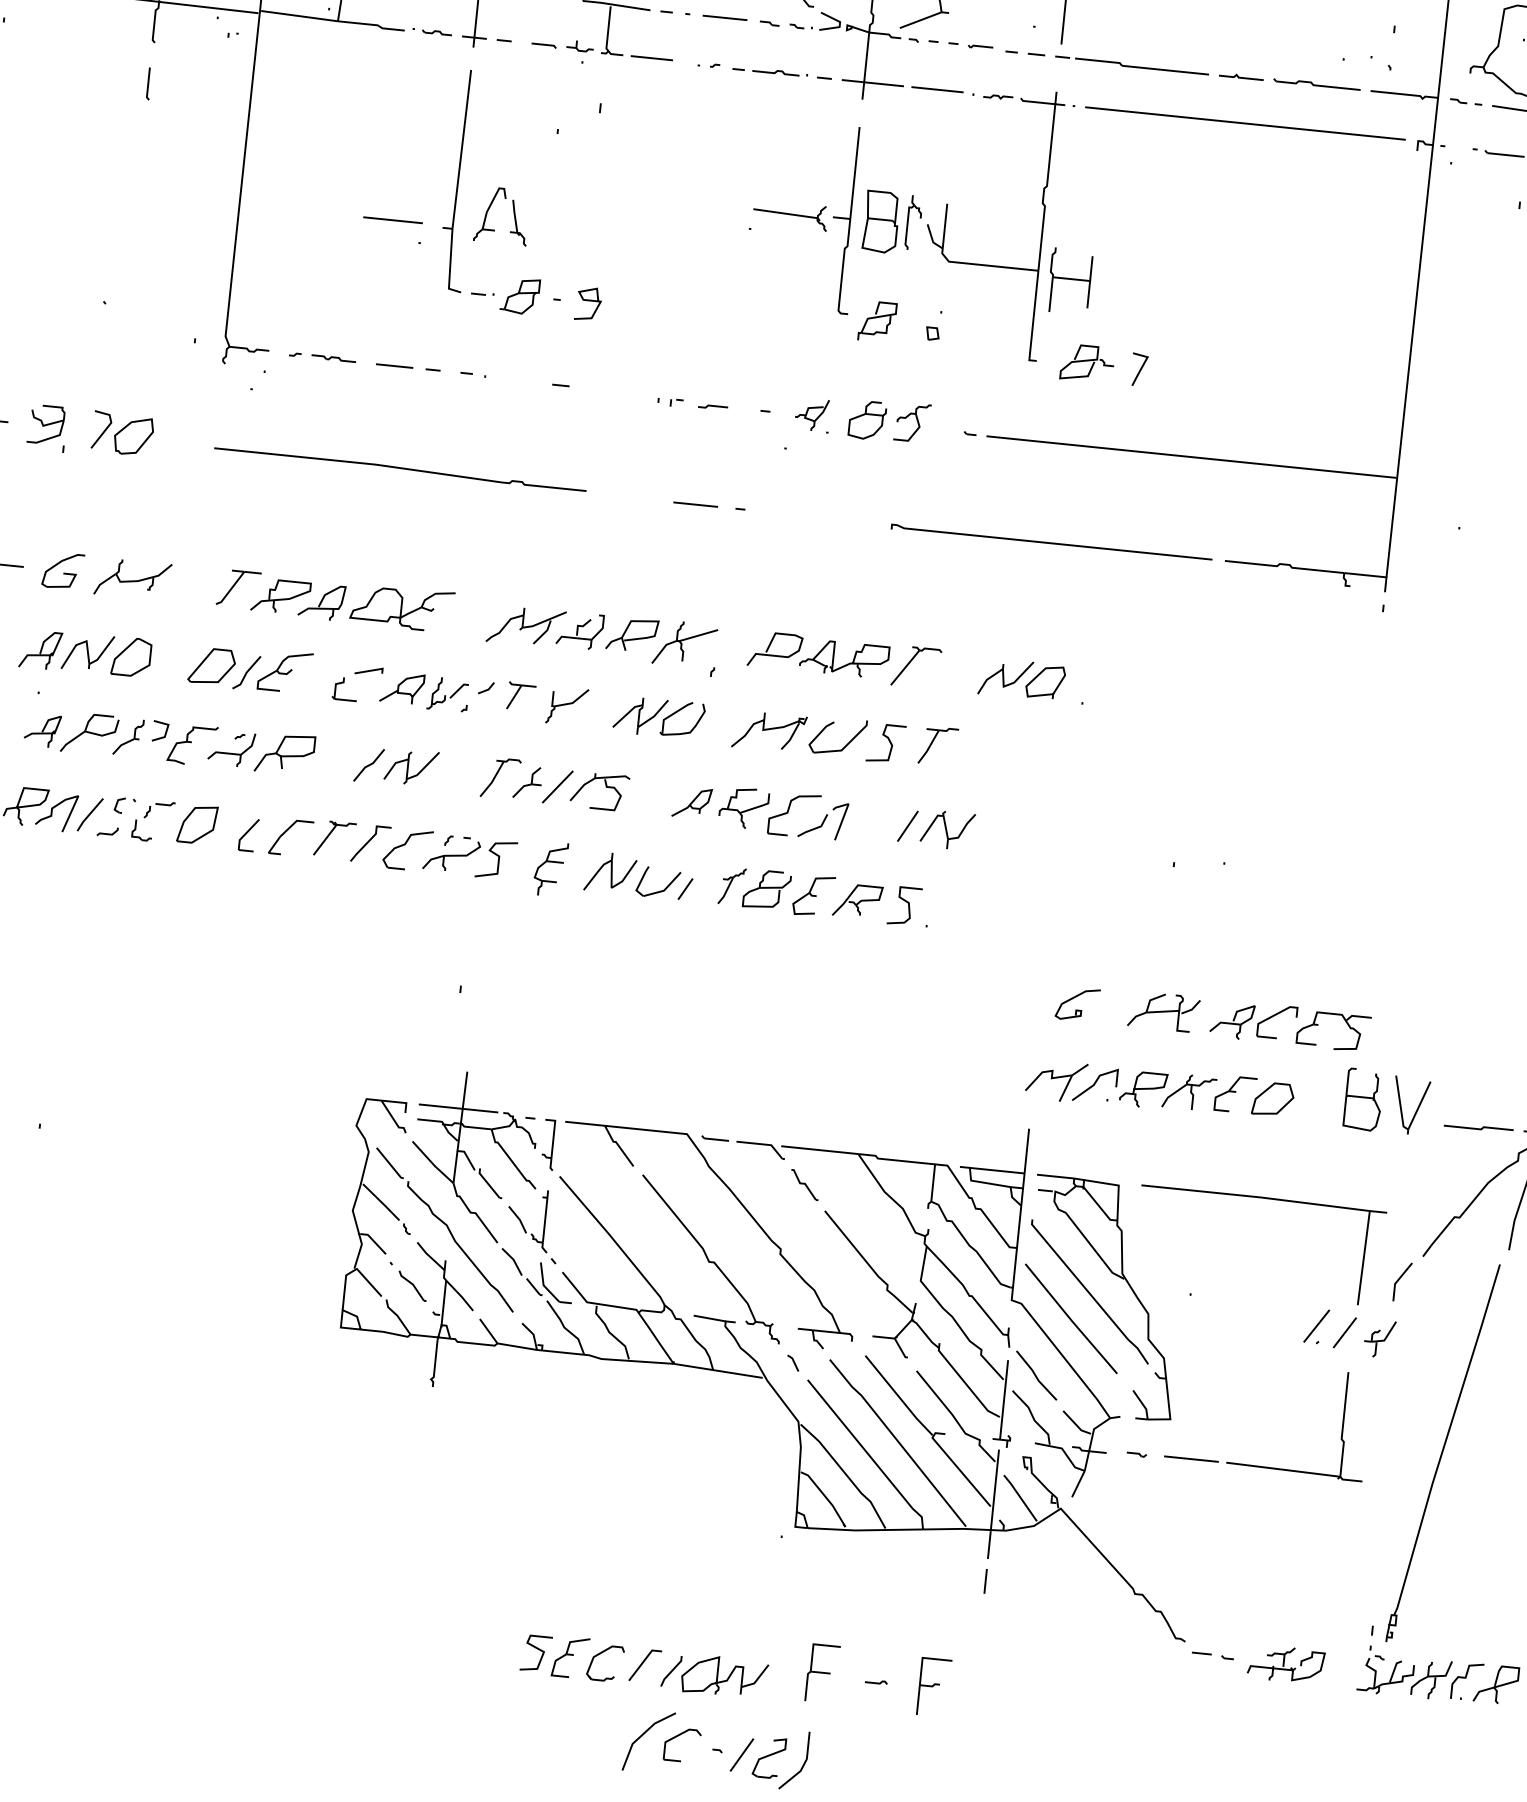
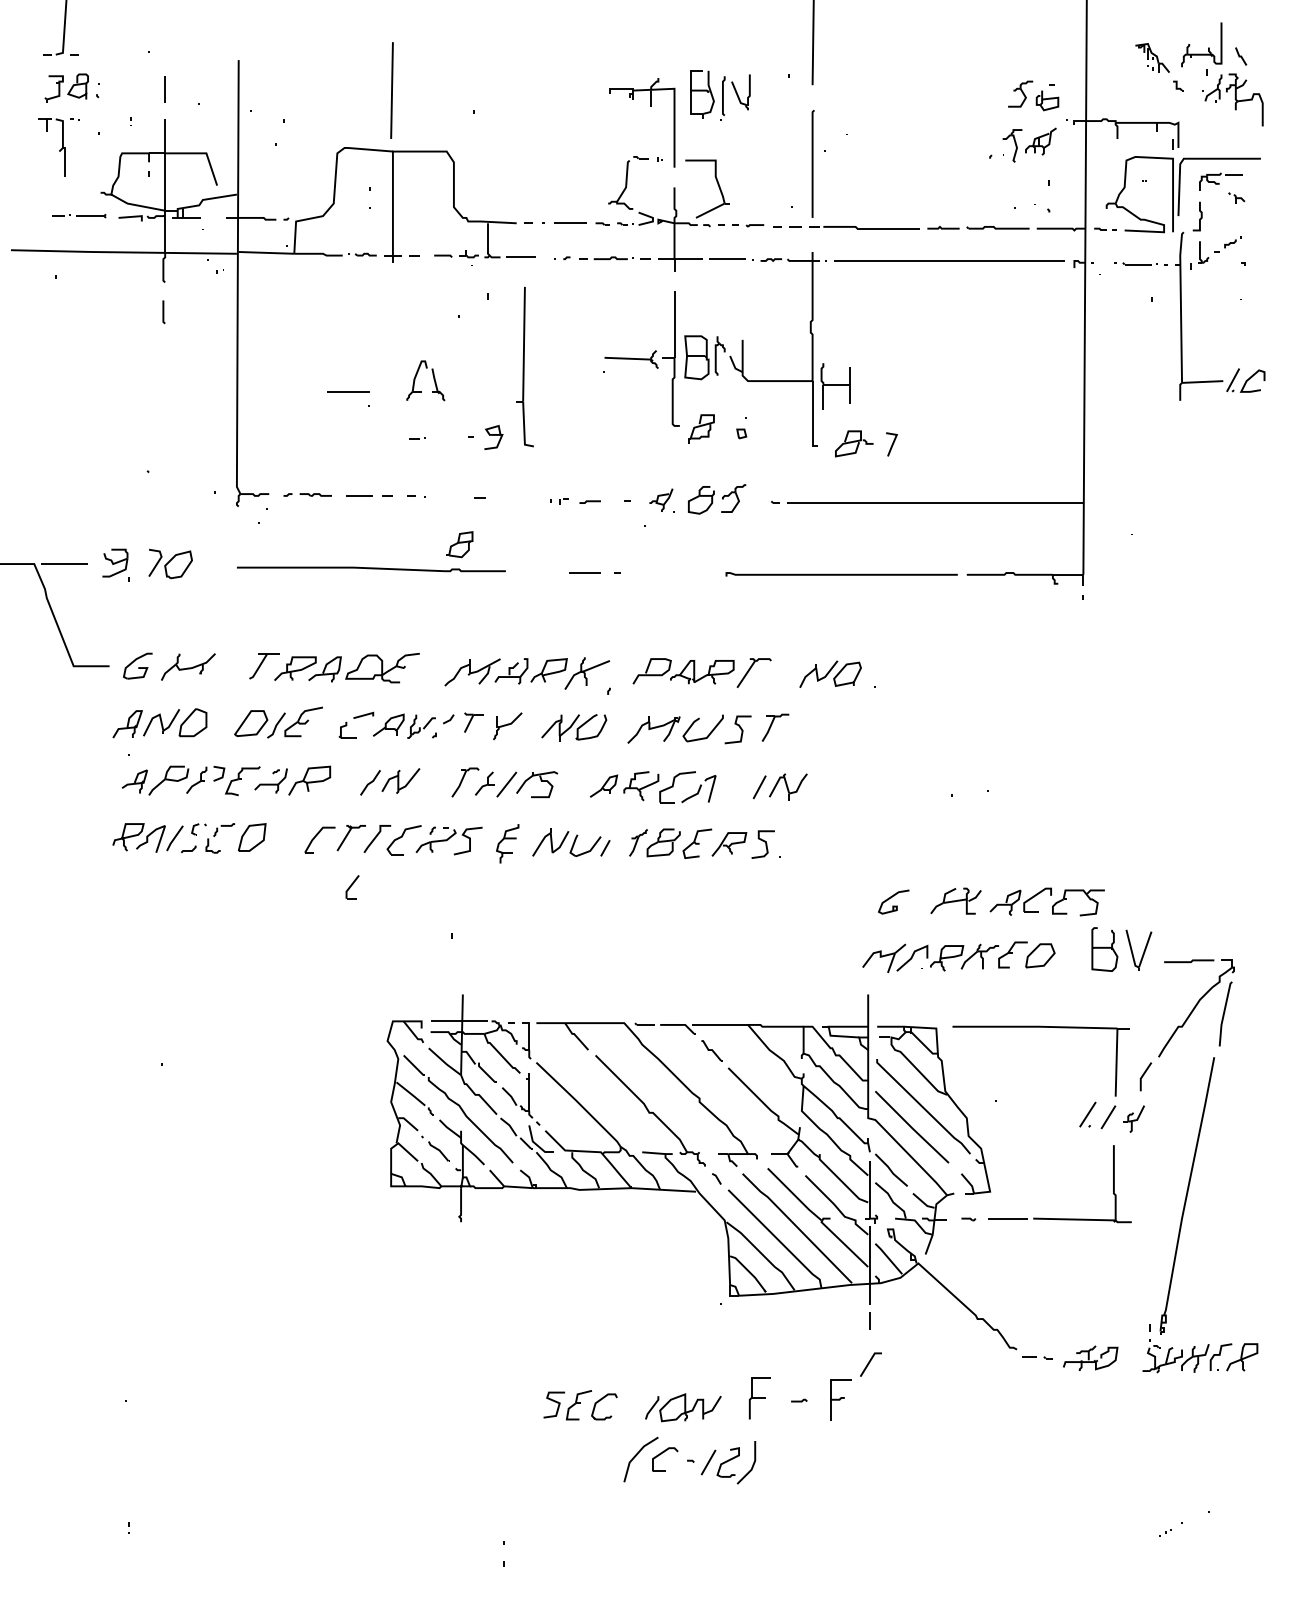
part: (459, 181) -> (524, 367), moved
part: (520, 295) -> (459, 544), moved
part: (248, 835) -> (352, 887), moved
line: (643, 1665) -> (869, 1364), moved

